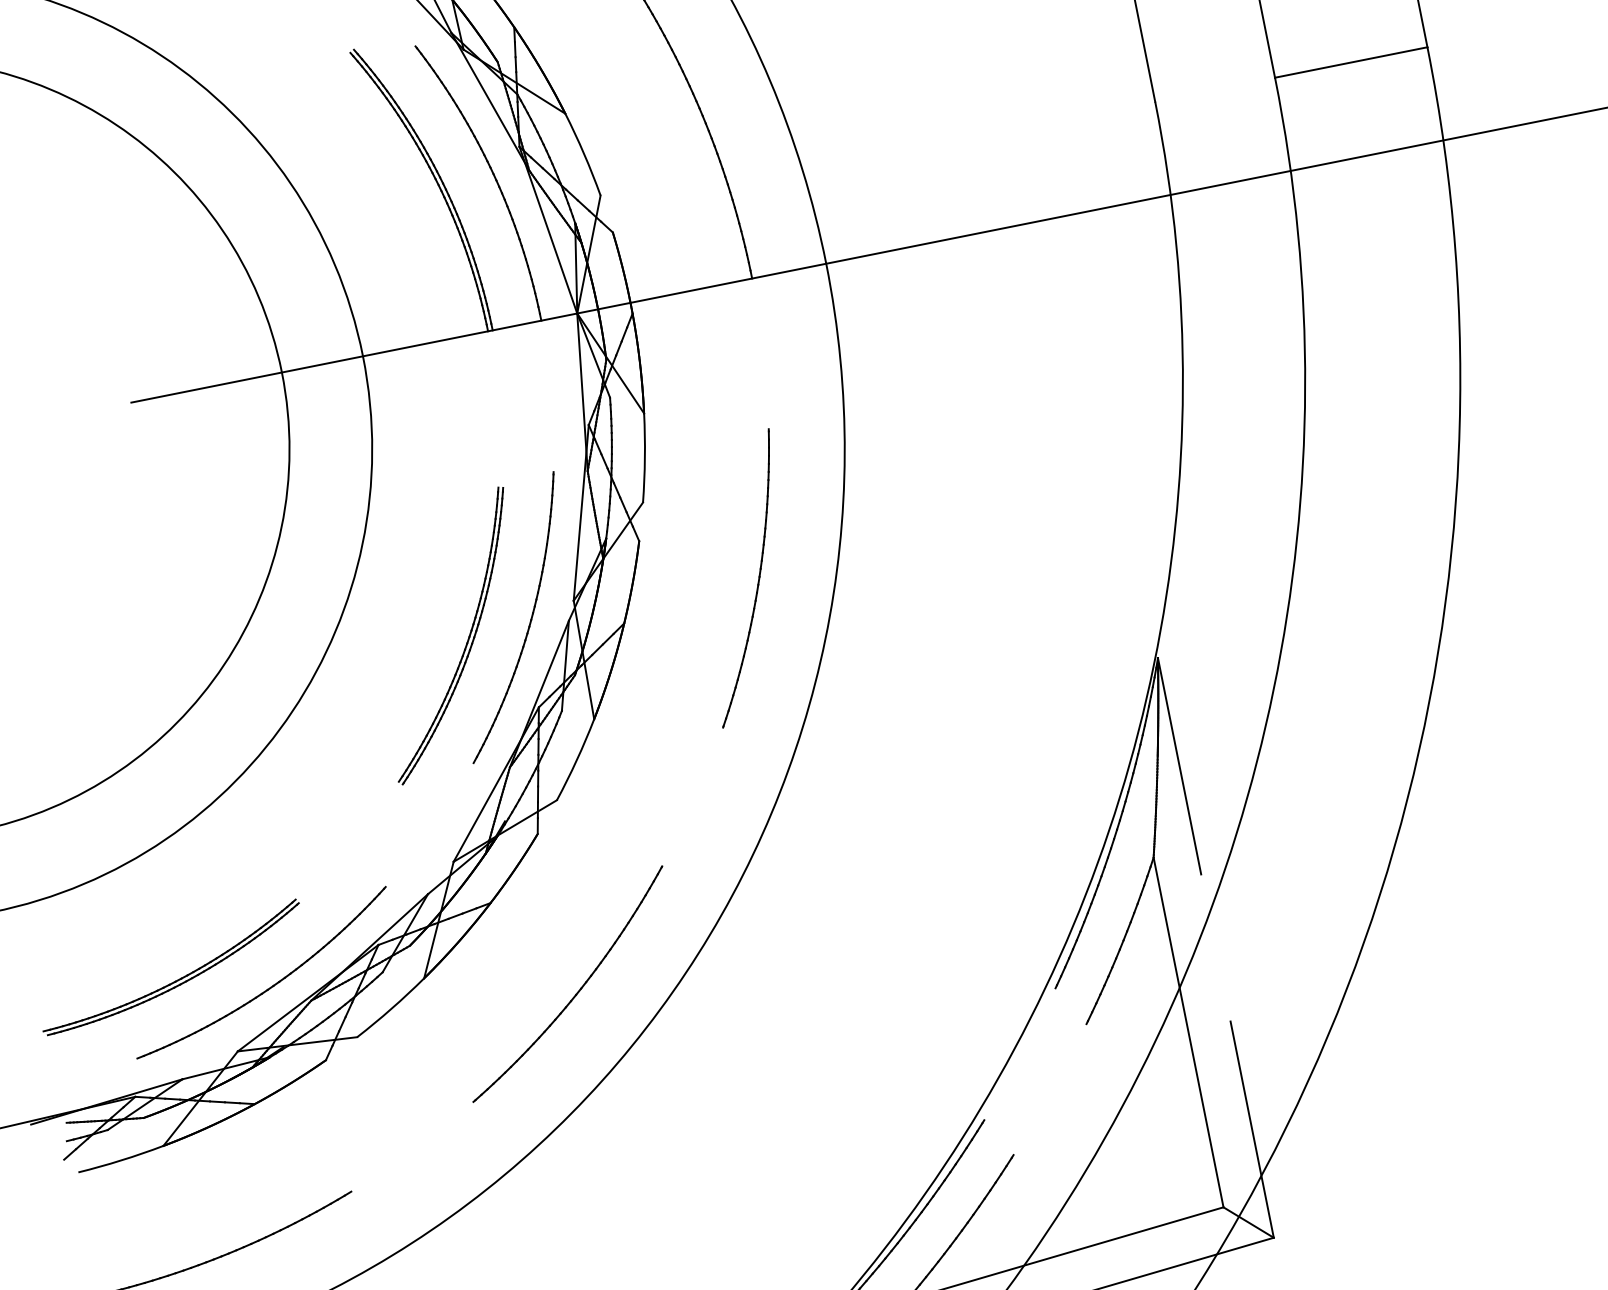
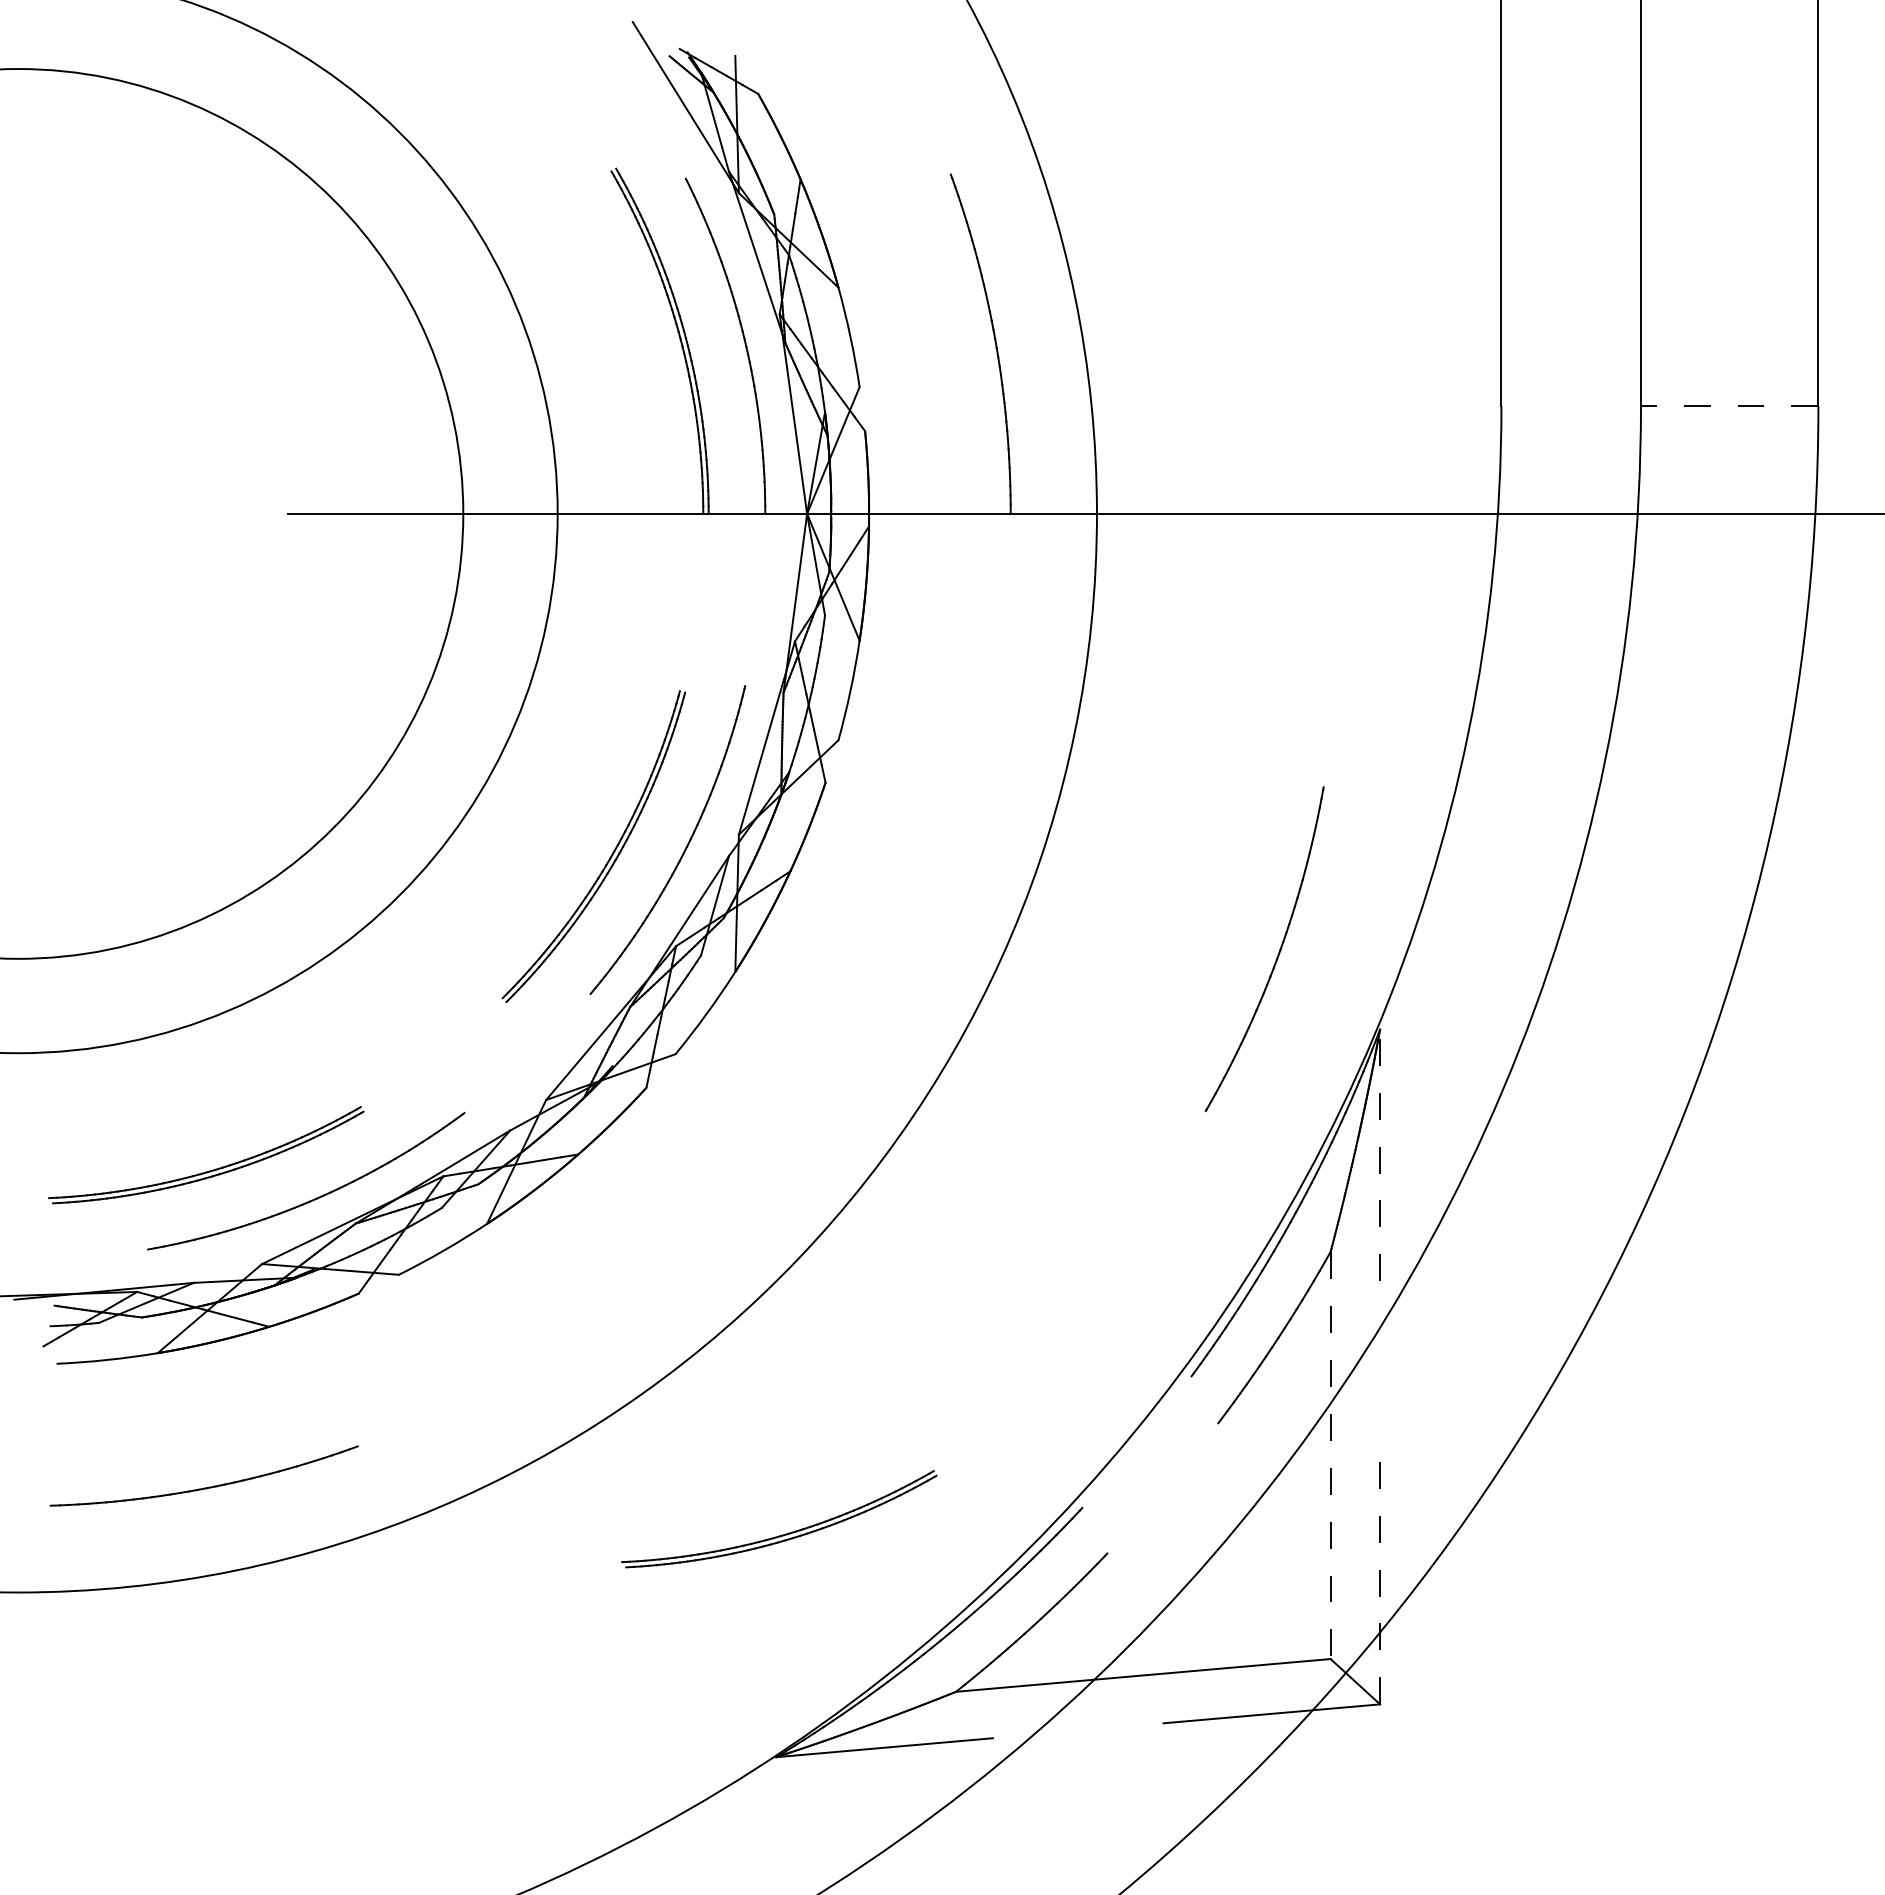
line: (1351, 62) -> (1729, 406), solid -> dashed
part: (757, 580) -> (1277, 954), moved
line: (1179, 766) -> (1380, 1155), solid -> dashed
part: (578, 990) -> (656, 1272), removed
line: (1188, 1032) -> (1330, 1455), solid -> dashed
line: (1252, 1129) -> (1380, 1578), solid -> dashed
part: (730, 1194) -> (781, 1534), added

